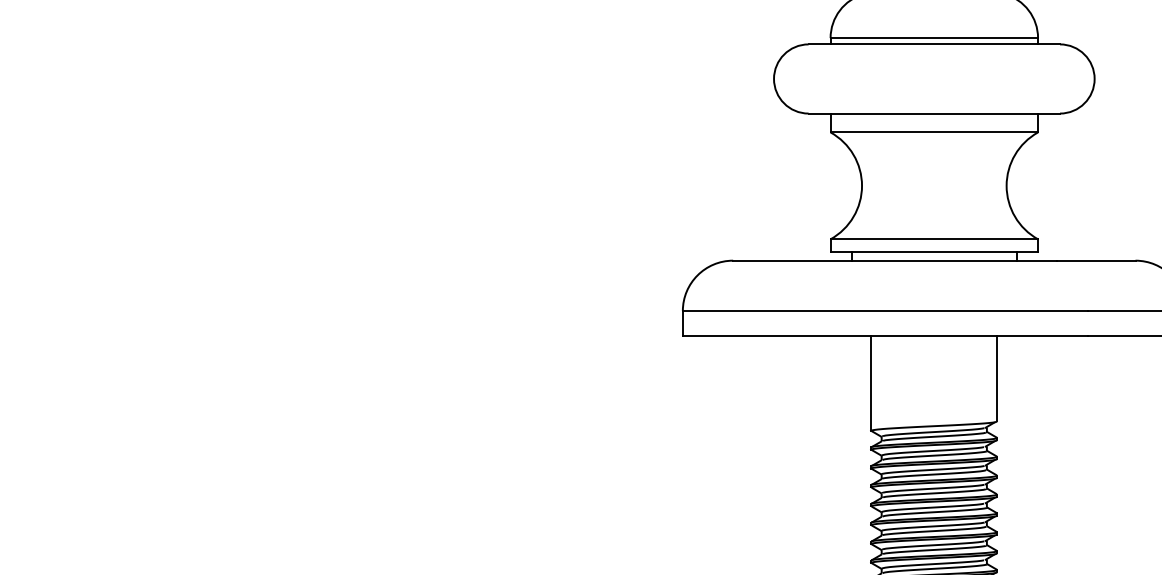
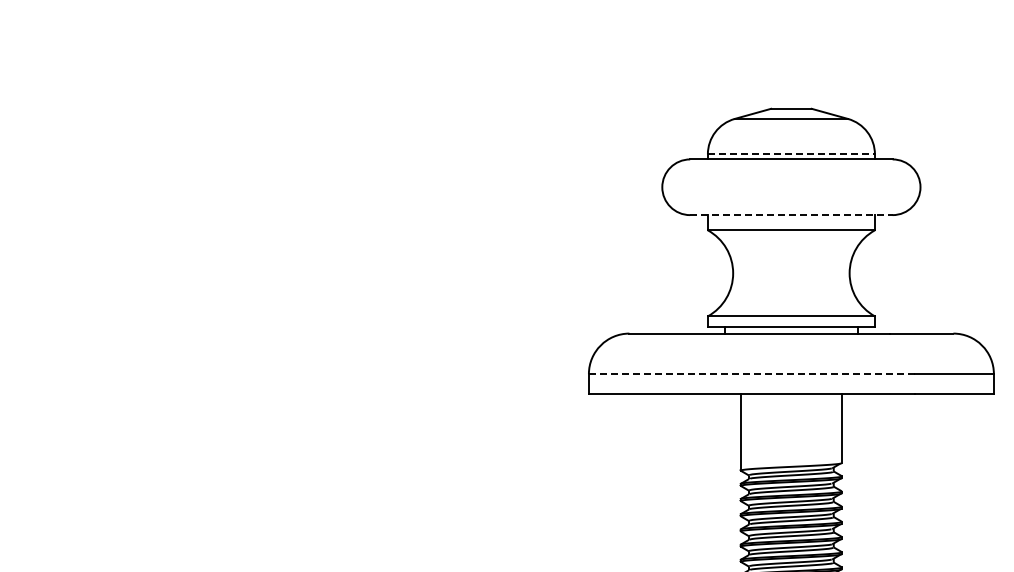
line: (934, 38) -> (791, 154), solid -> dashed
line: (934, 114) -> (791, 215), solid -> dashed
line: (886, 311) -> (752, 374), solid -> dashed

